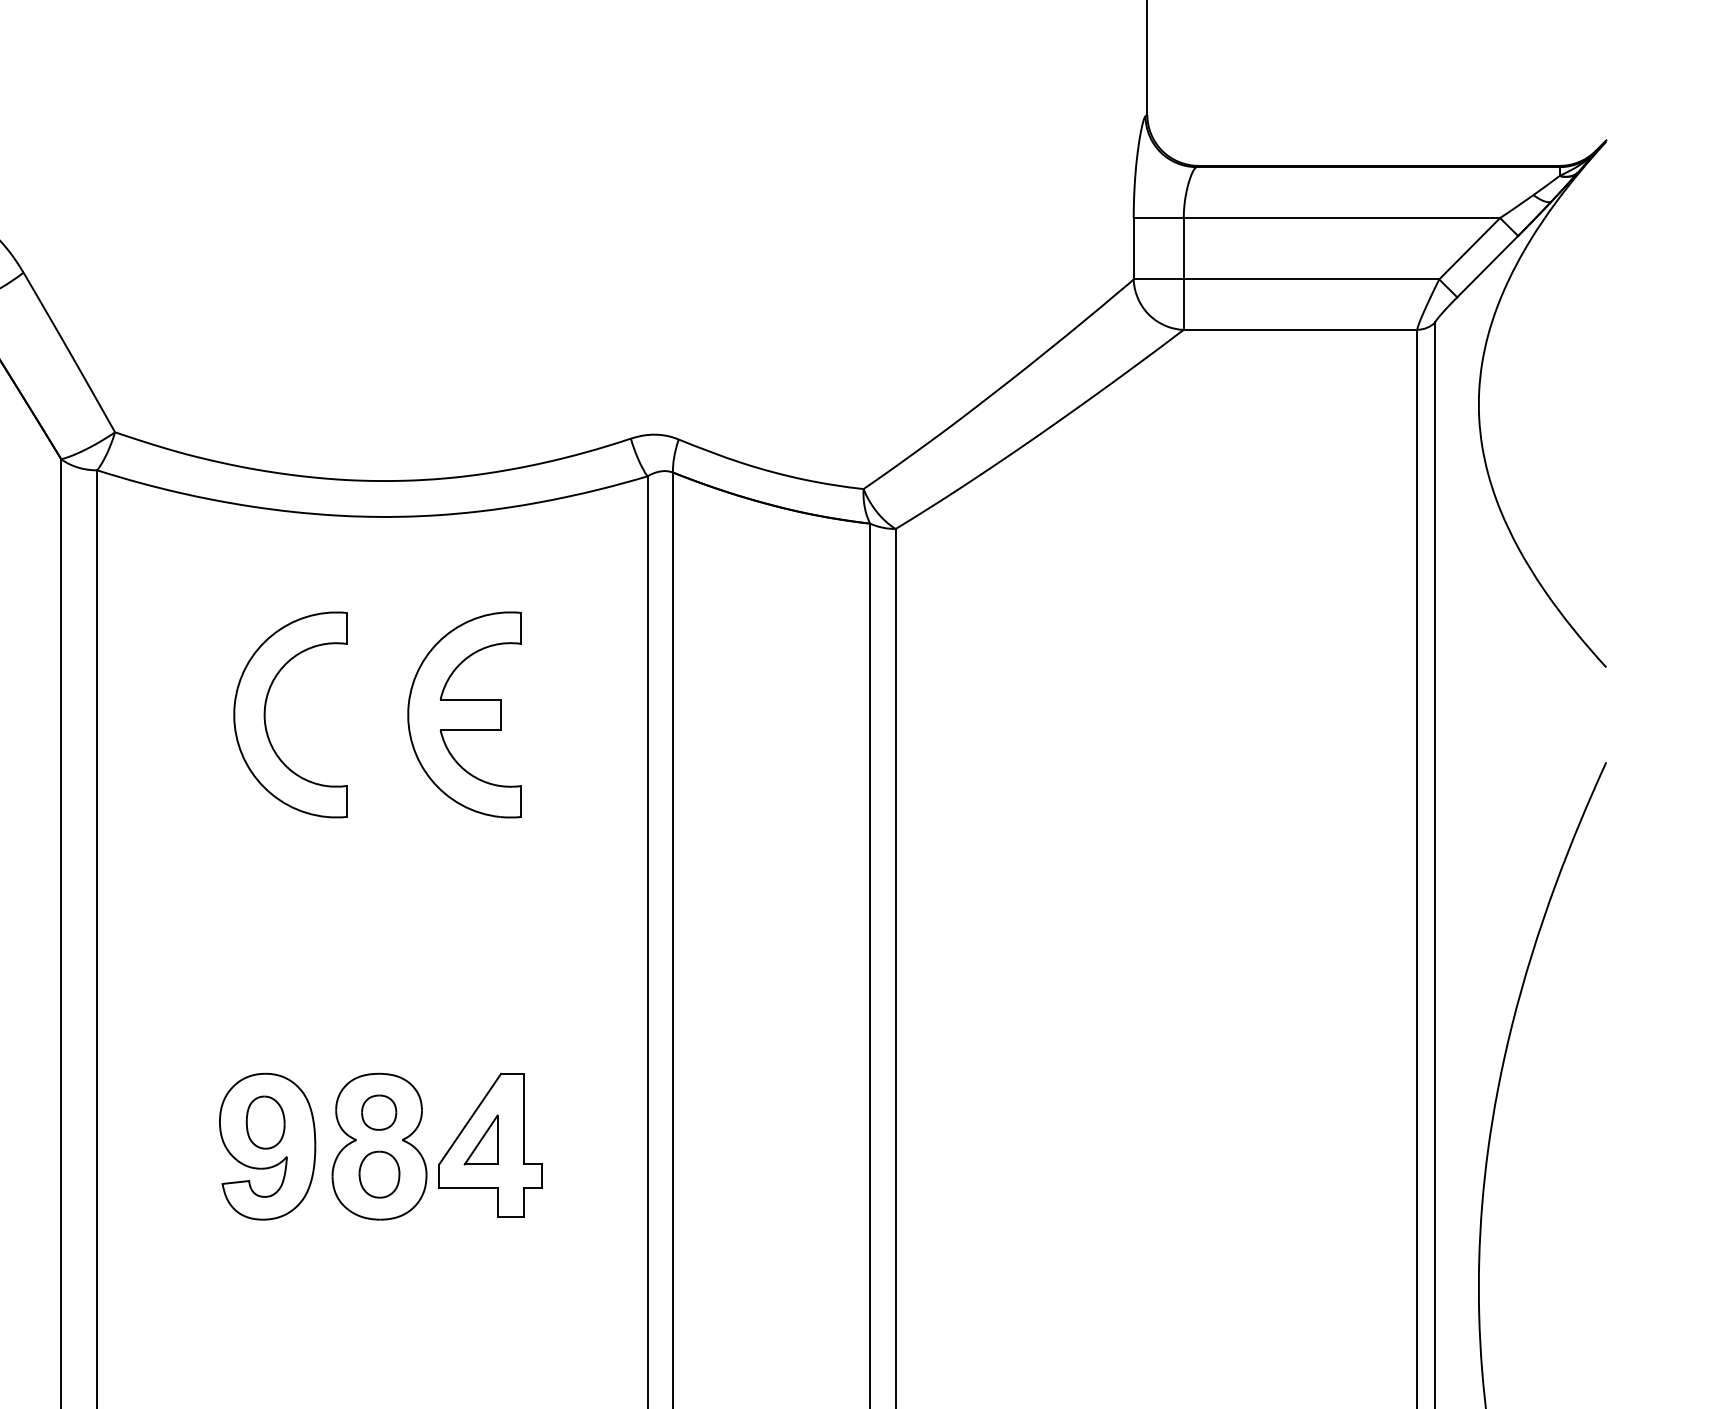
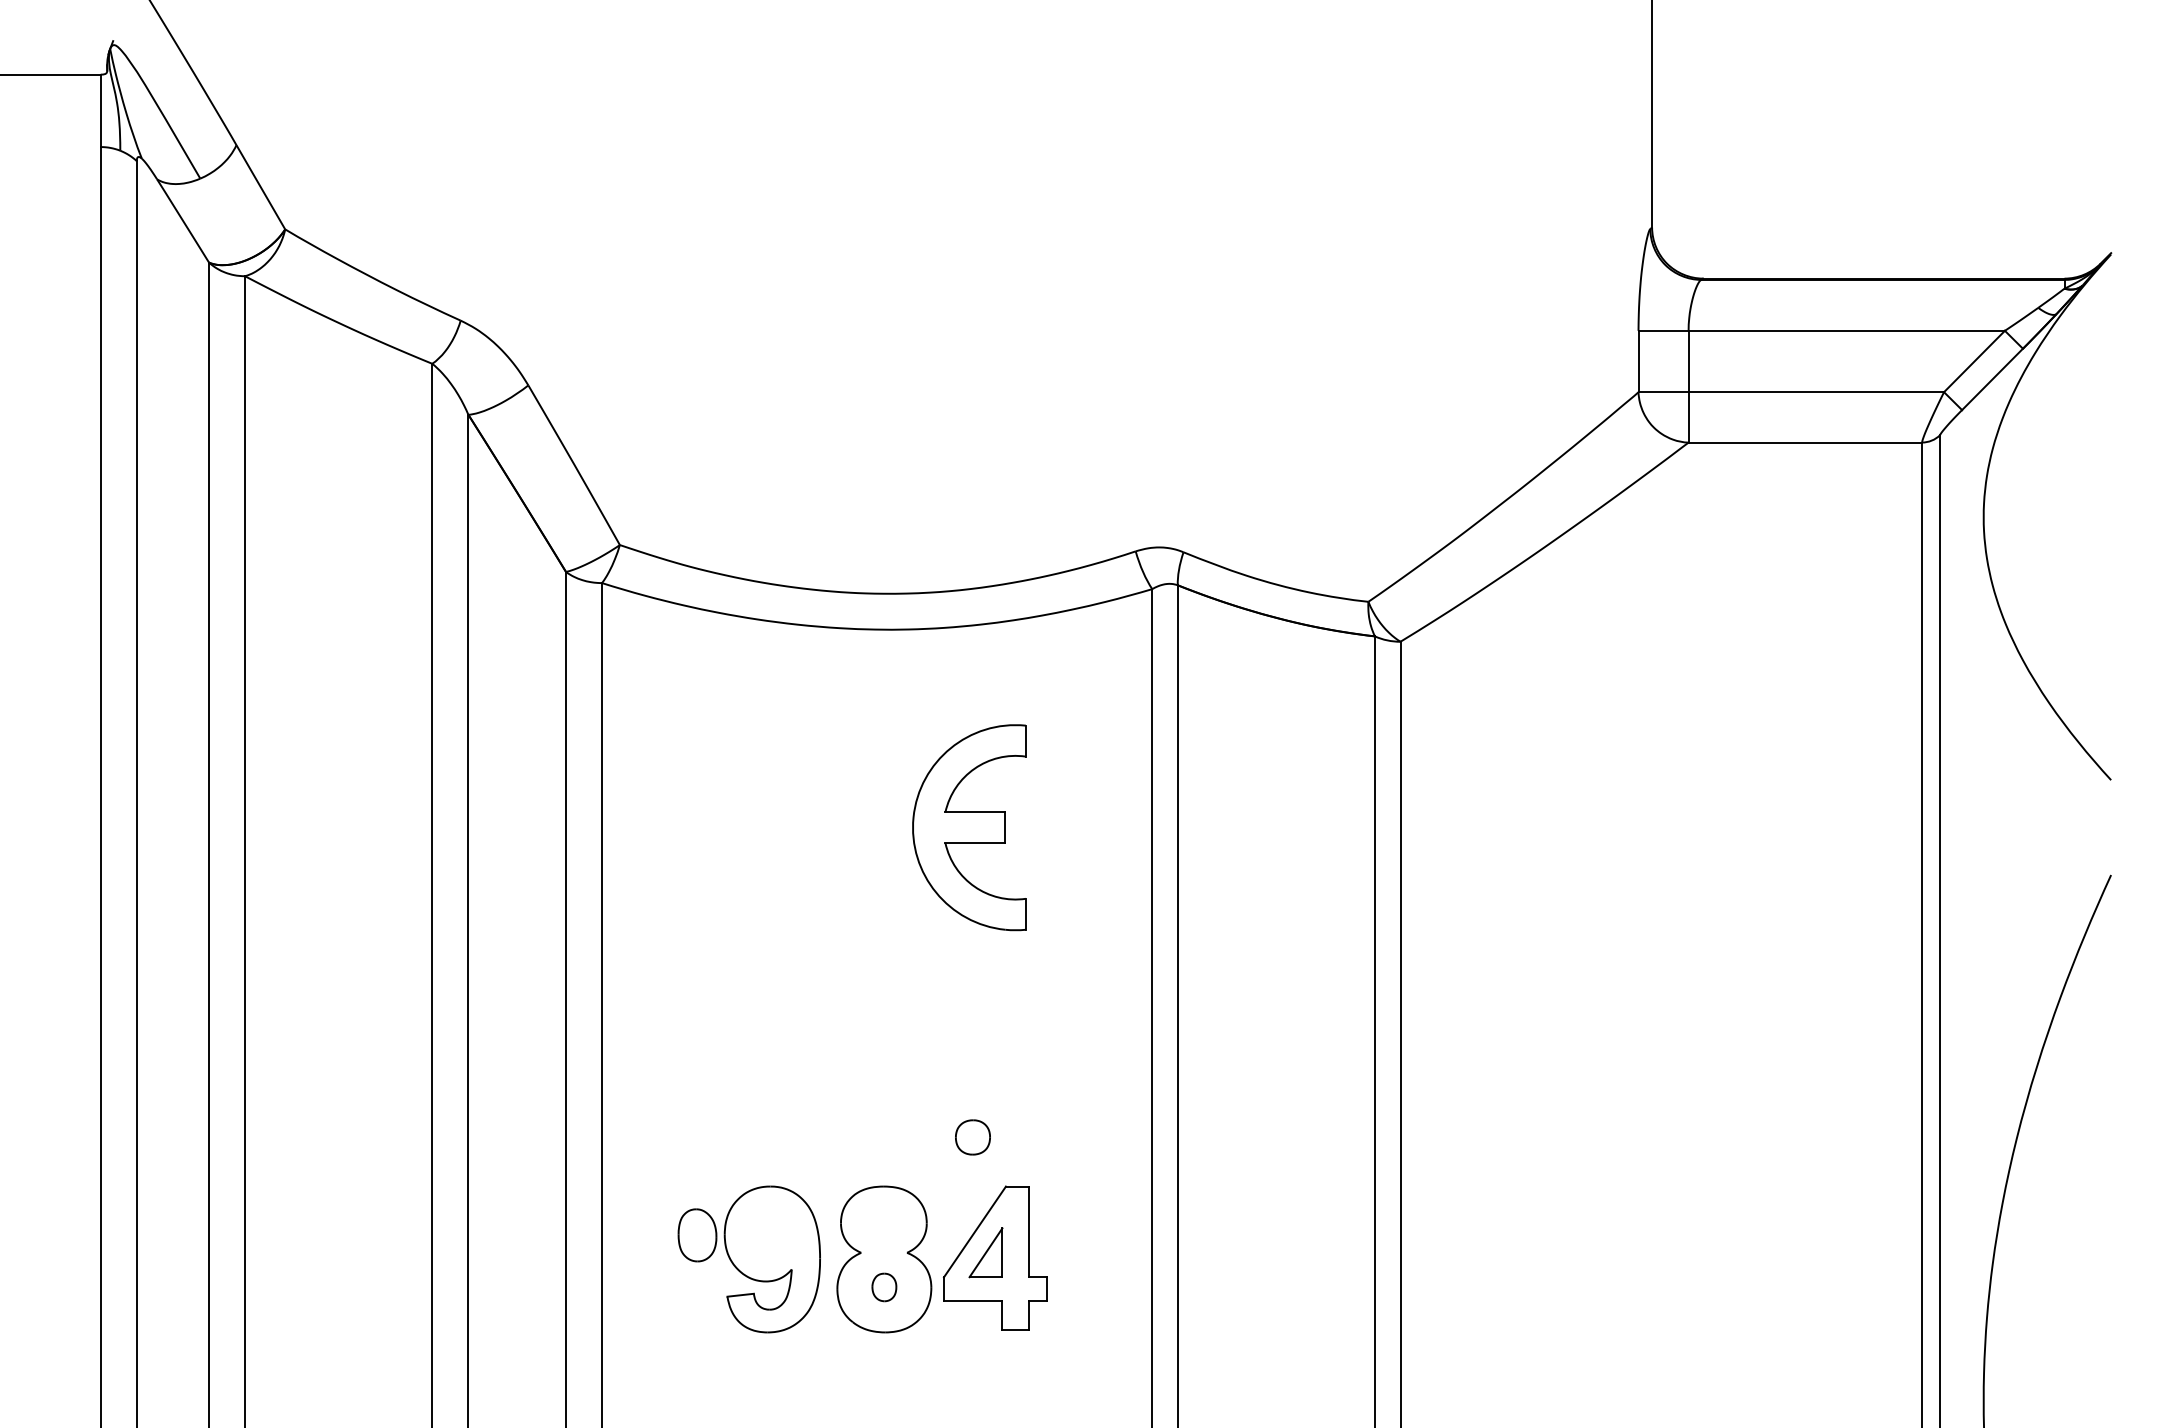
part: (265, 714) -> (770, 827), removed
part: (378, 1112) -> (972, 1137), moved
part: (265, 1122) -> (697, 1235), moved
part: (379, 1174) -> (884, 1287), size x0.6

